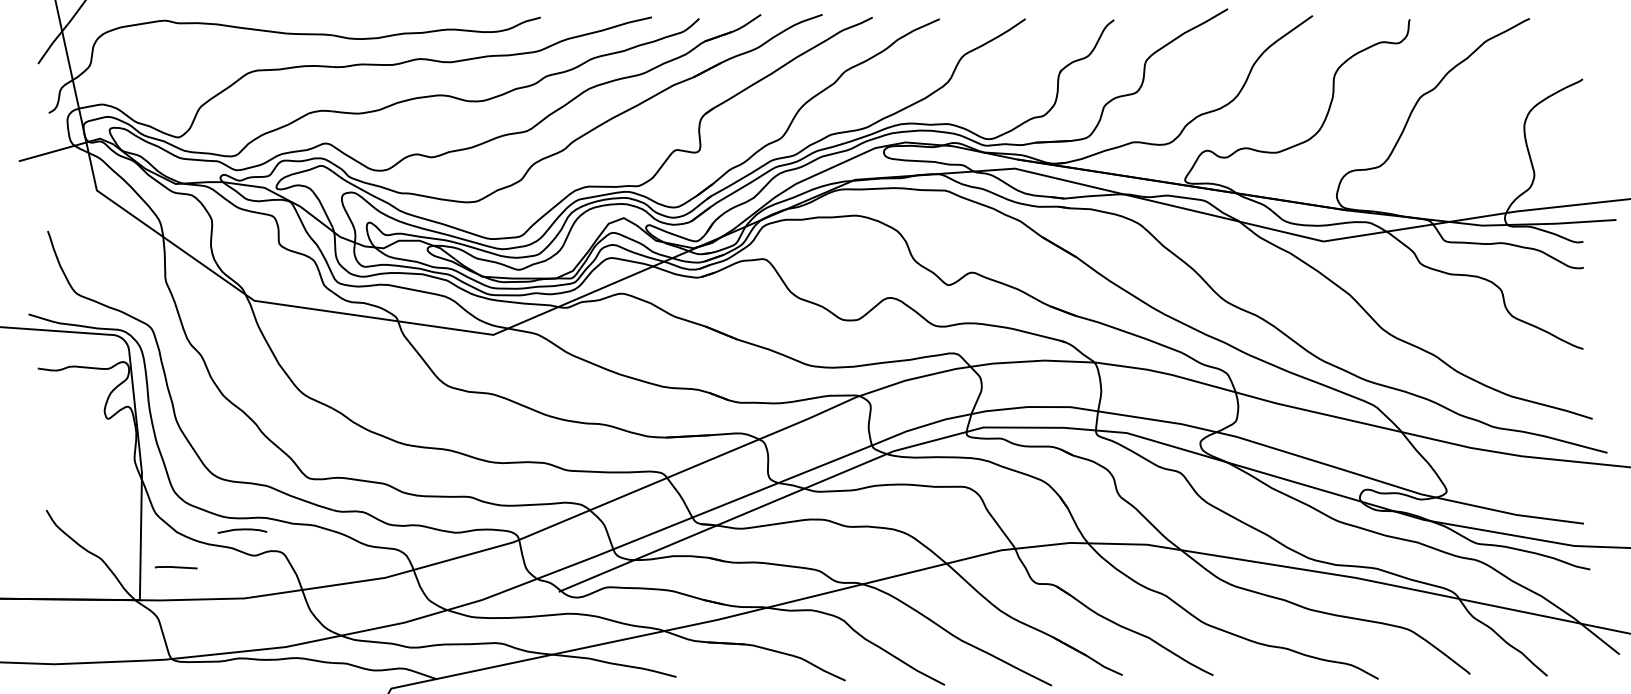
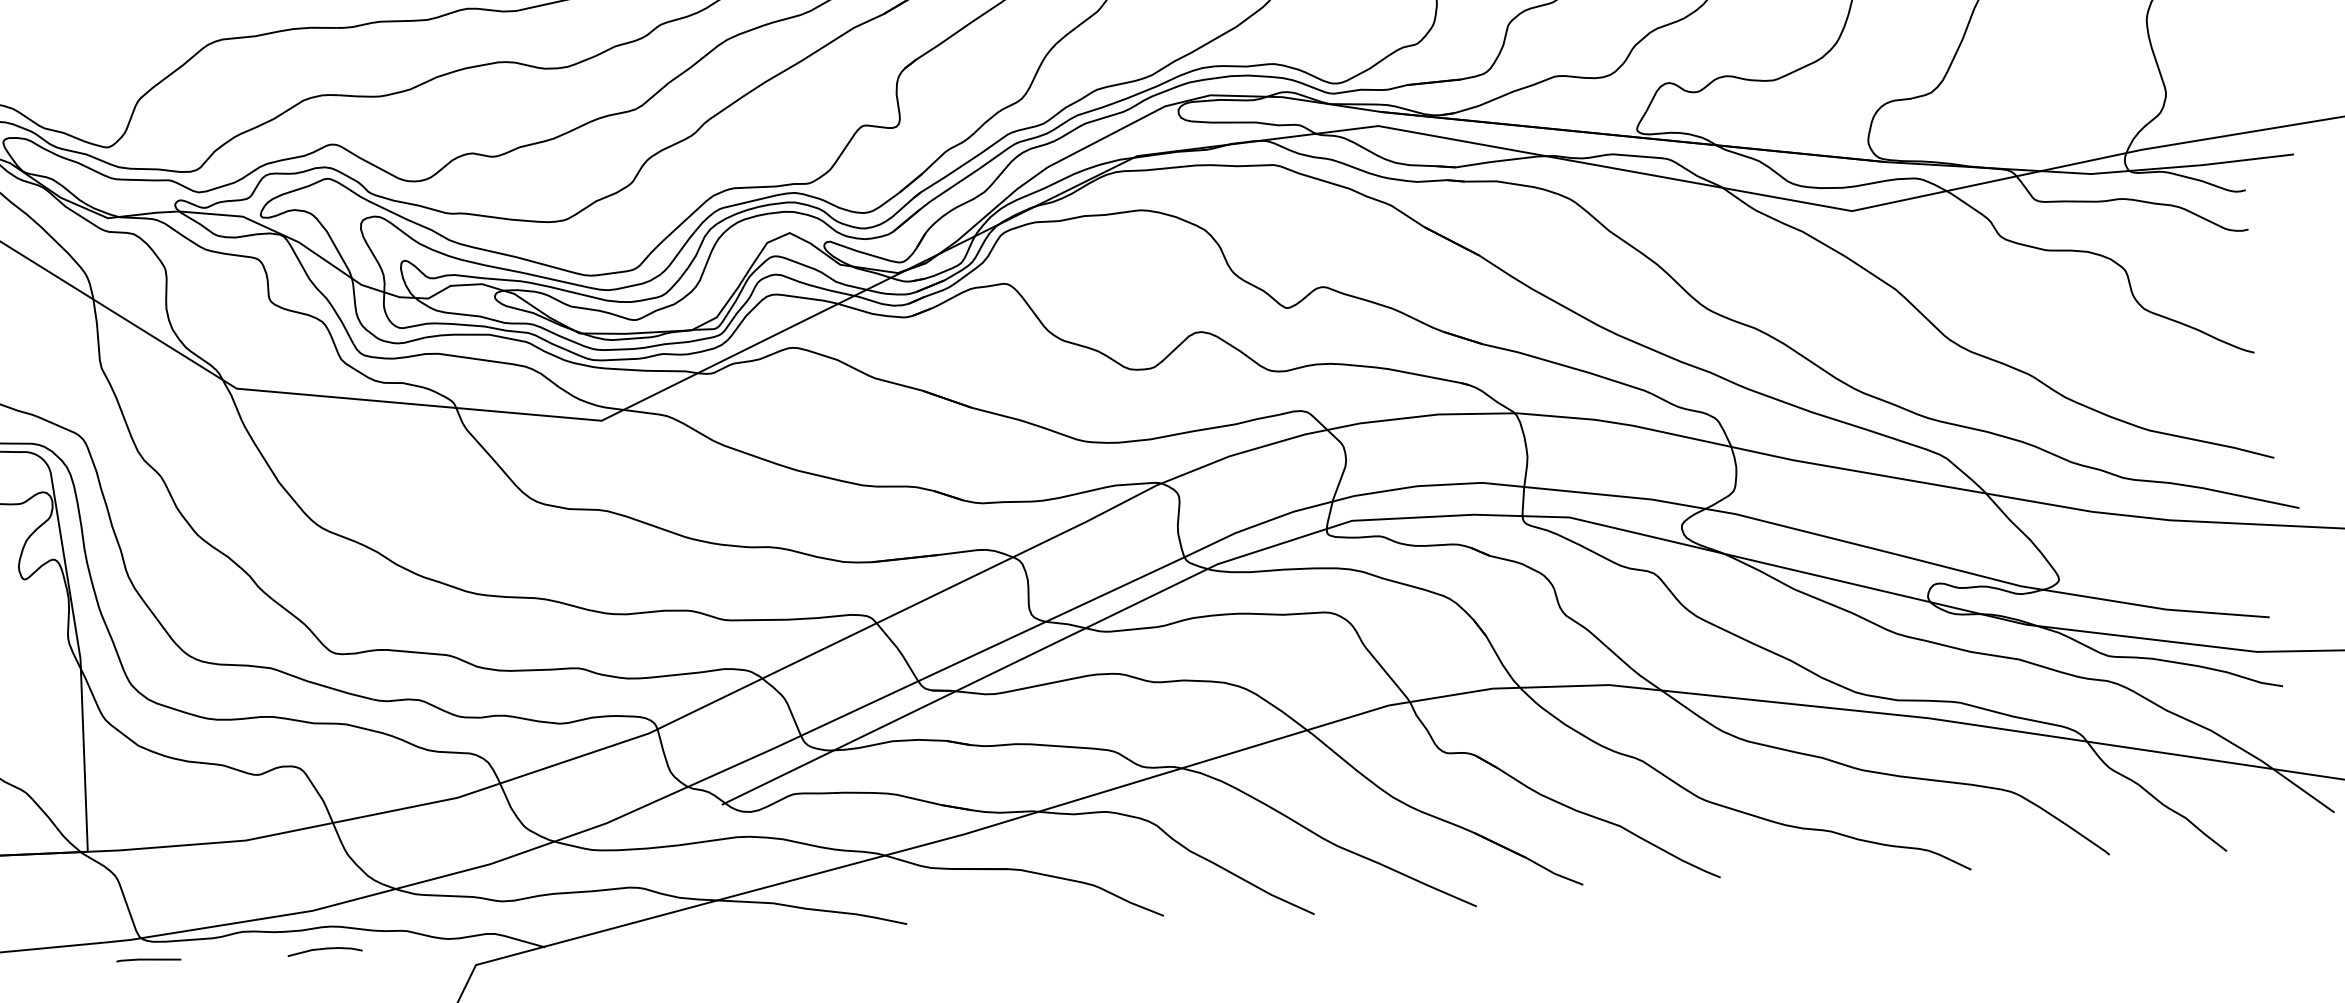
curve: (242, 530) -> (325, 950), moved
line: (175, 567) -> (147, 959), moved

